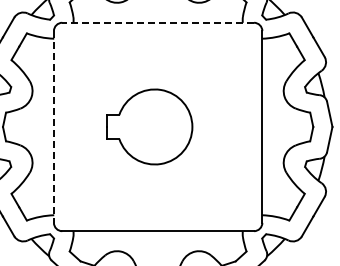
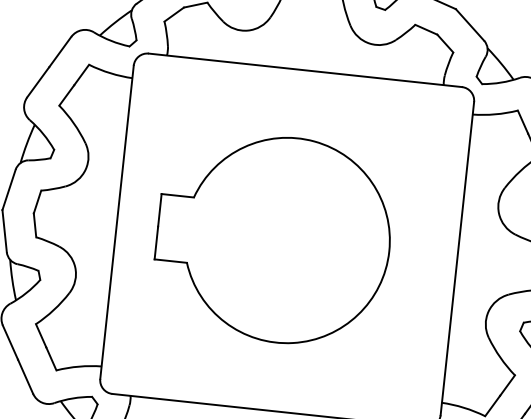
line: (158, 22) -> (305, 69), dashed -> solid
line: (53, 126) -> (116, 221), dashed -> solid
part: (149, 126) -> (273, 238), size x1.67

